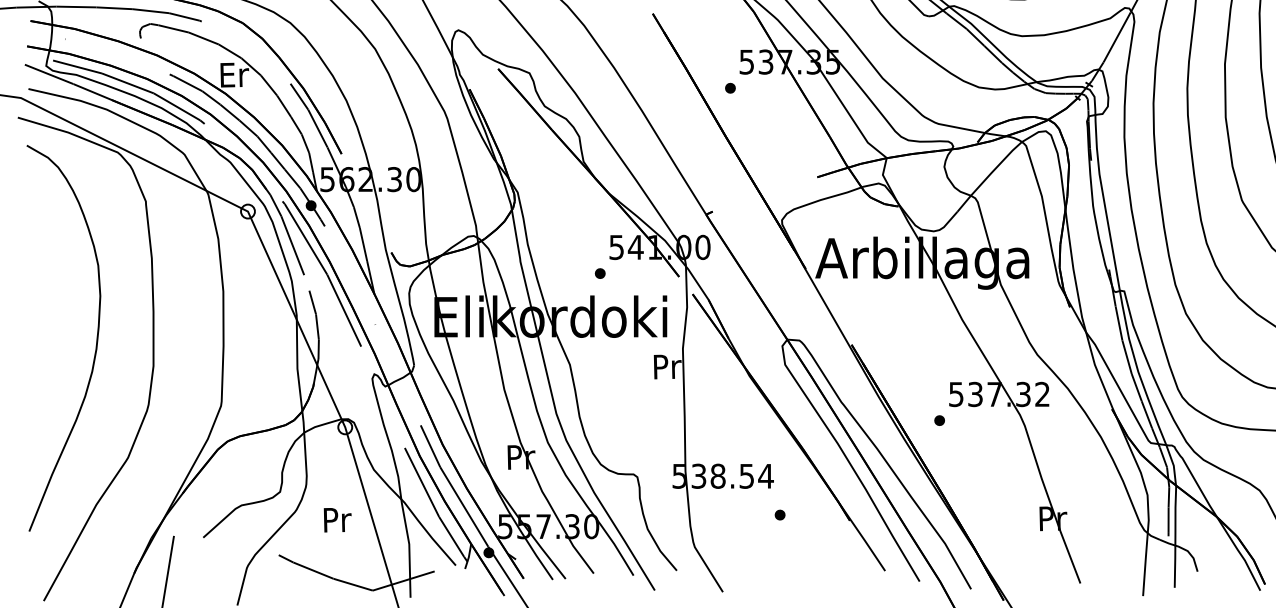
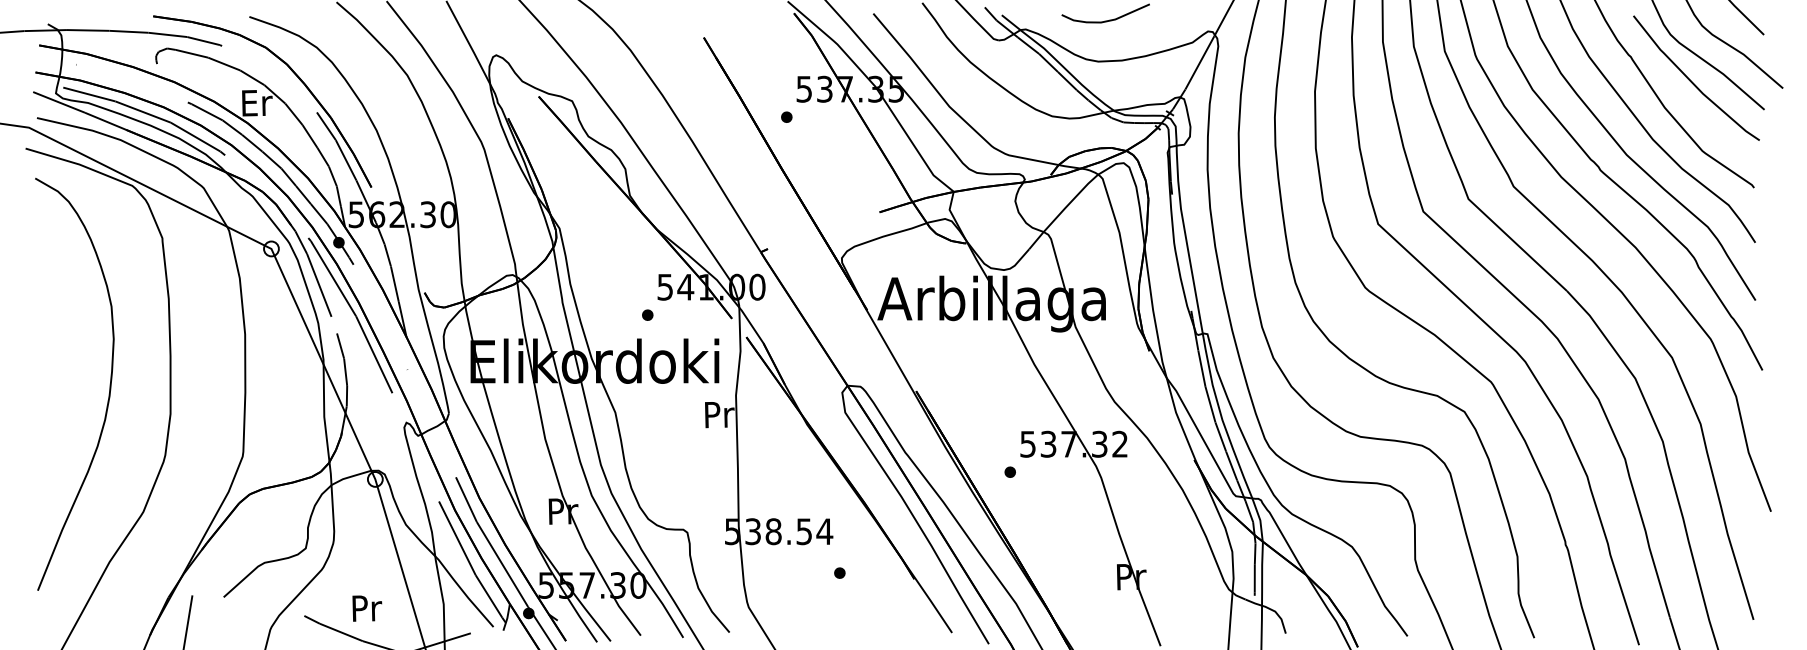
text: (337, 520) -> (367, 608), moved

